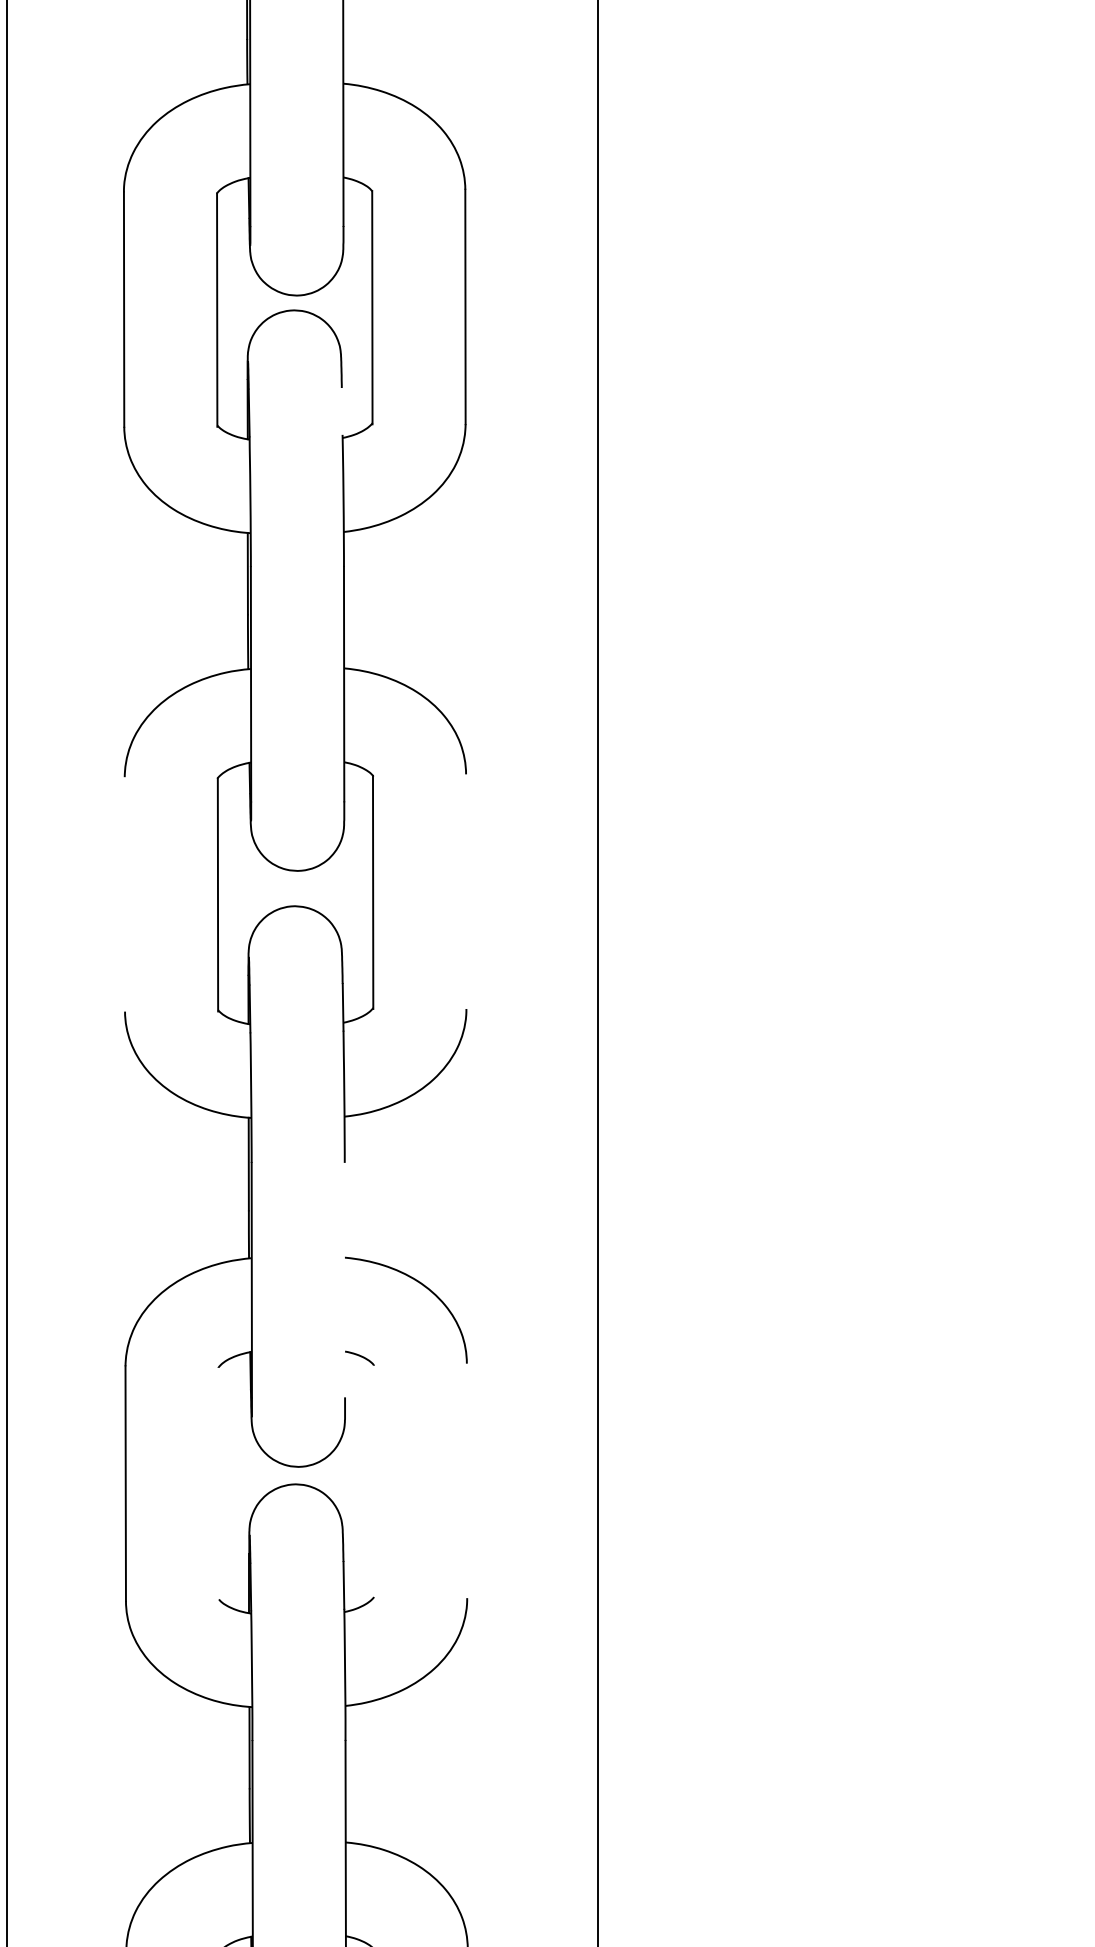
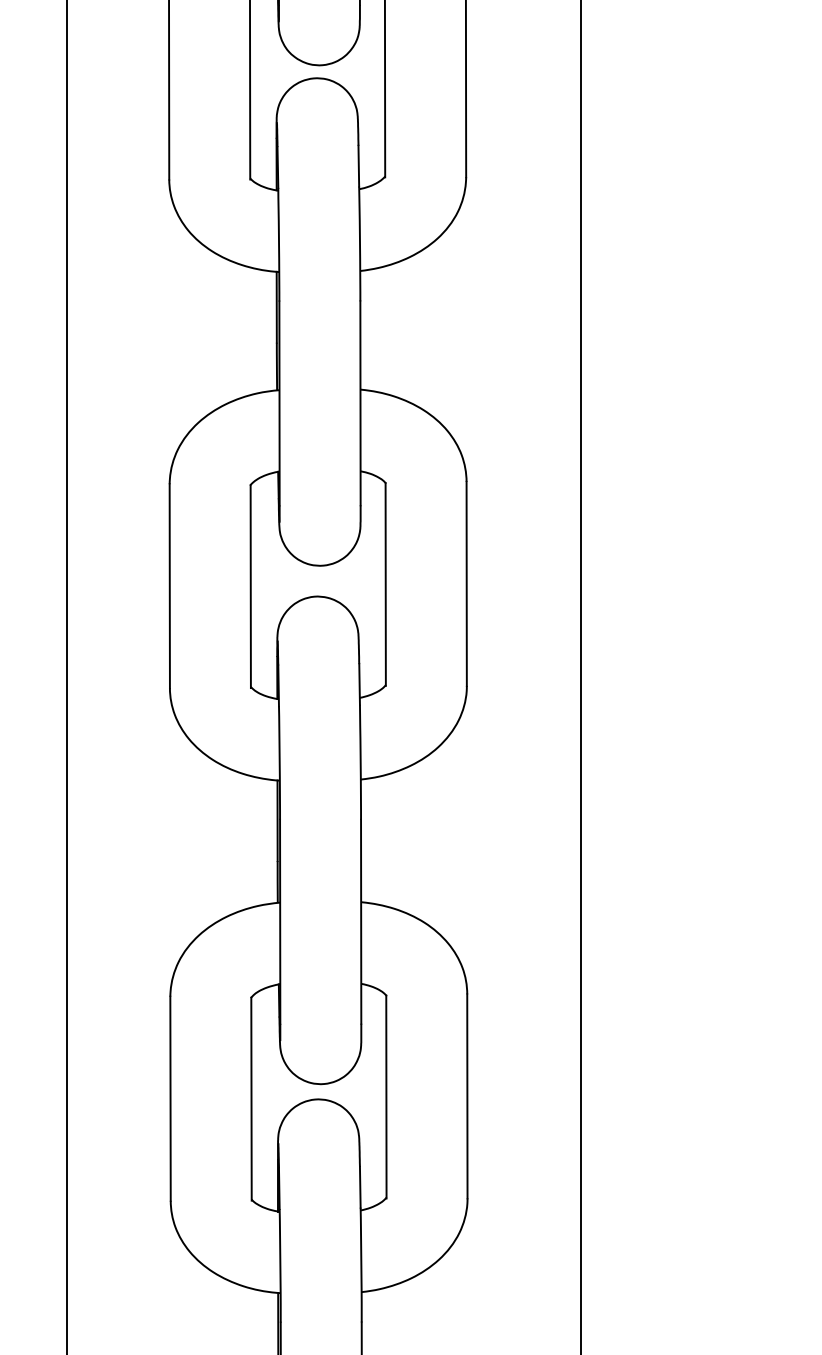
line: (341, 411) -> (358, 166), added
line: (466, 891) -> (466, 583), added
line: (124, 894) -> (169, 586), added
line: (344, 1279) -> (360, 921), added
line: (466, 1480) -> (466, 1096), added
line: (373, 1481) -> (386, 1096), added
line: (218, 1483) -> (251, 1098), added

